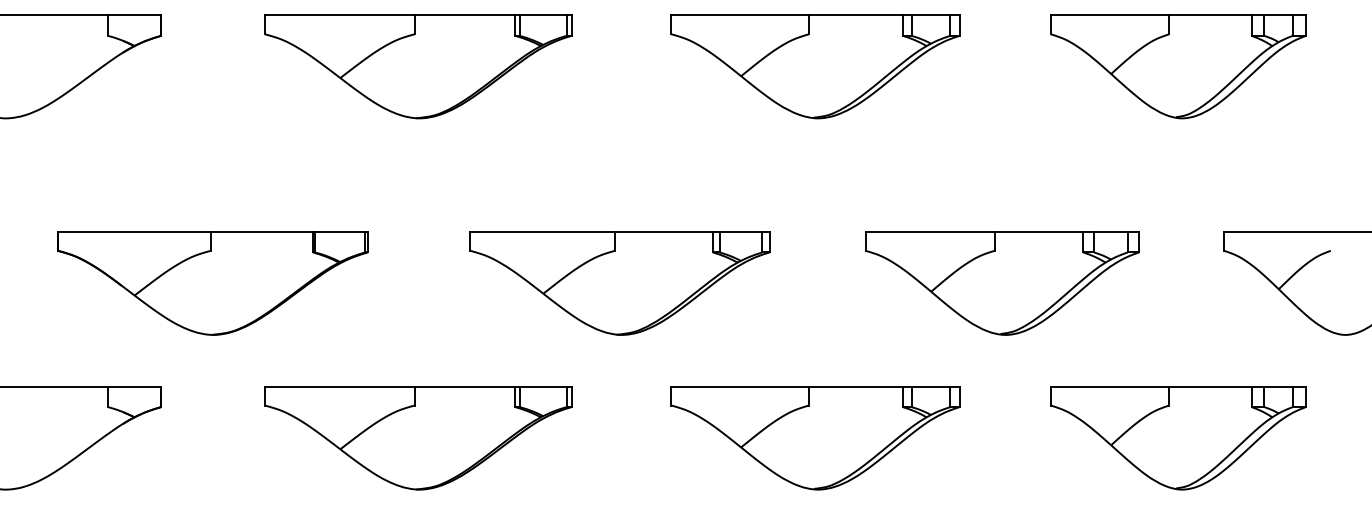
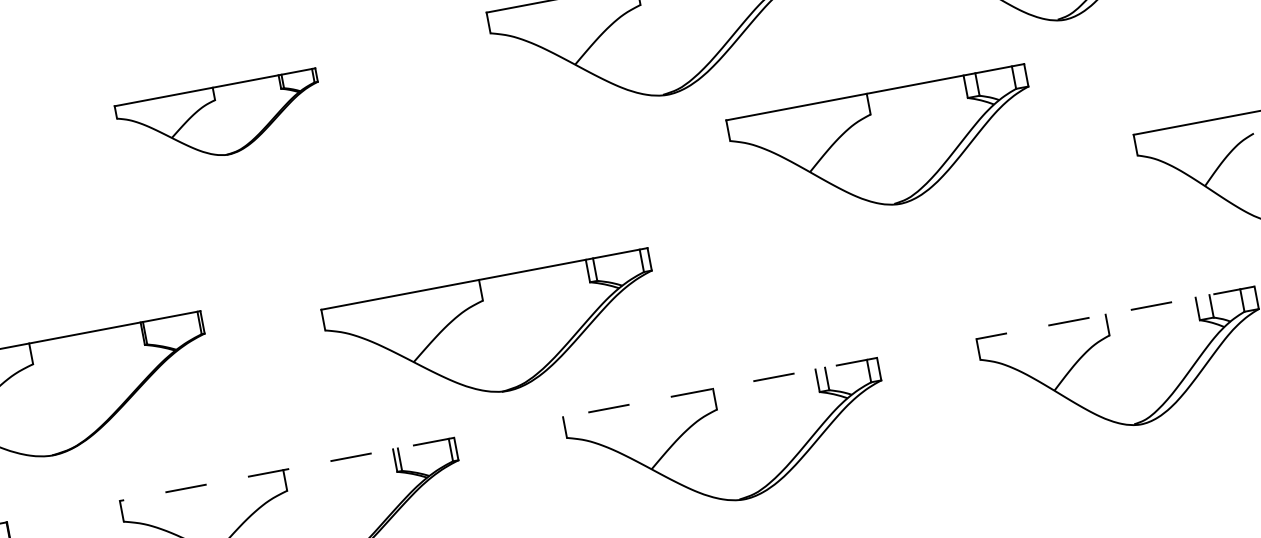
part: (418, 66) -> (221, 120), size x0.6
part: (619, 283) -> (494, 335), moved
part: (1002, 283) -> (886, 148), moved
line: (417, 386) -> (286, 469), solid -> dashed
line: (814, 386) -> (719, 387), solid -> dashed
line: (1178, 386) -> (1115, 312), solid -> dashed

